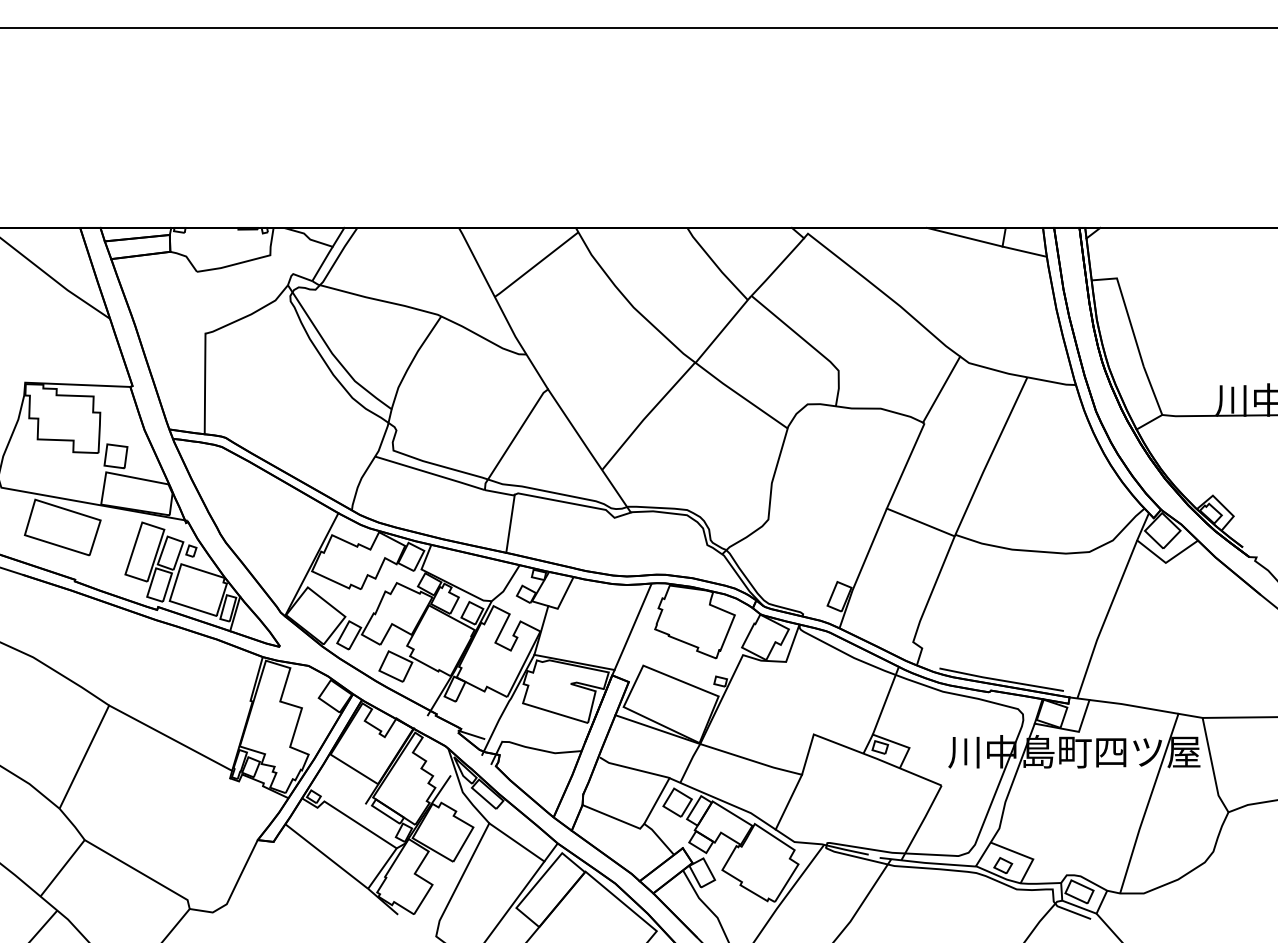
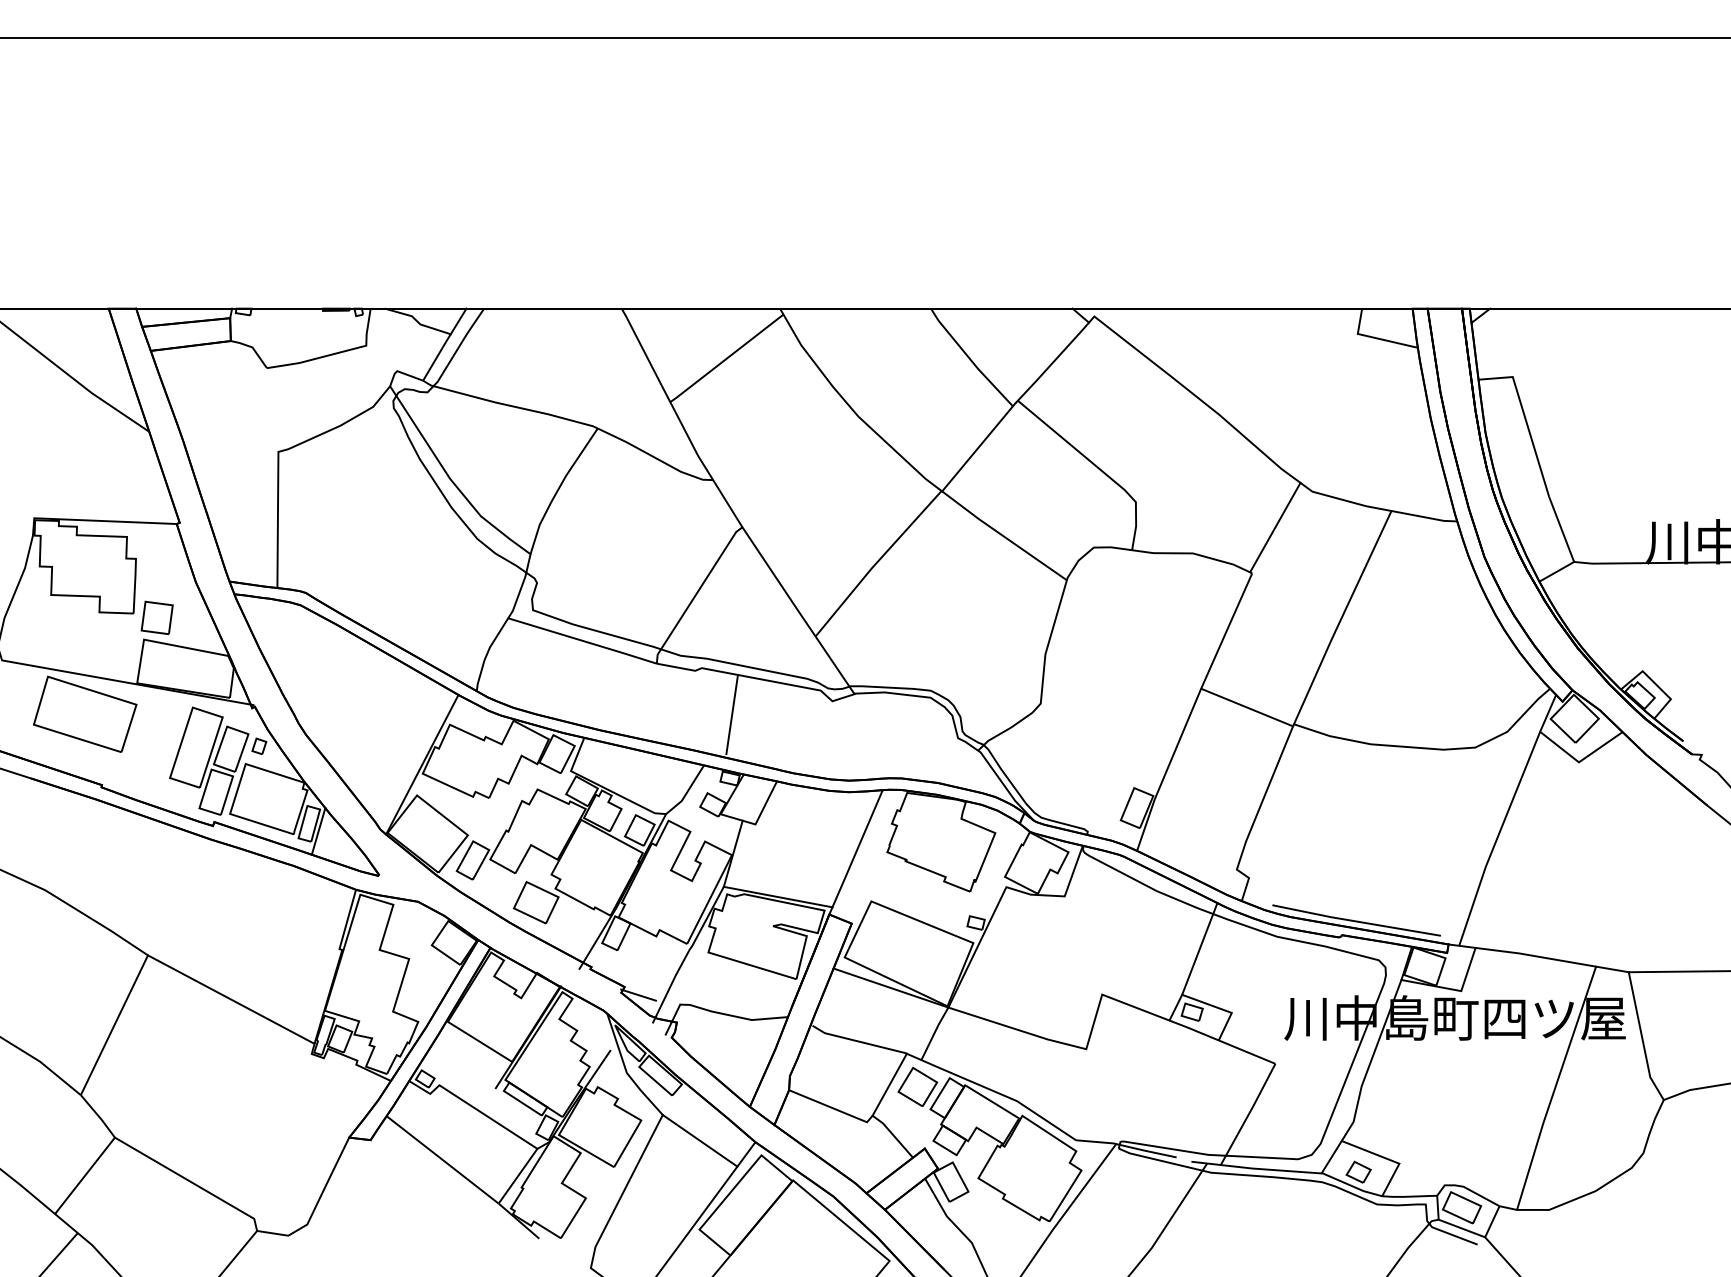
line: (964, 236) -> (1306, 320), removed
line: (510, 523) -> (732, 714), moved
line: (788, 801) -> (1067, 1085), removed

